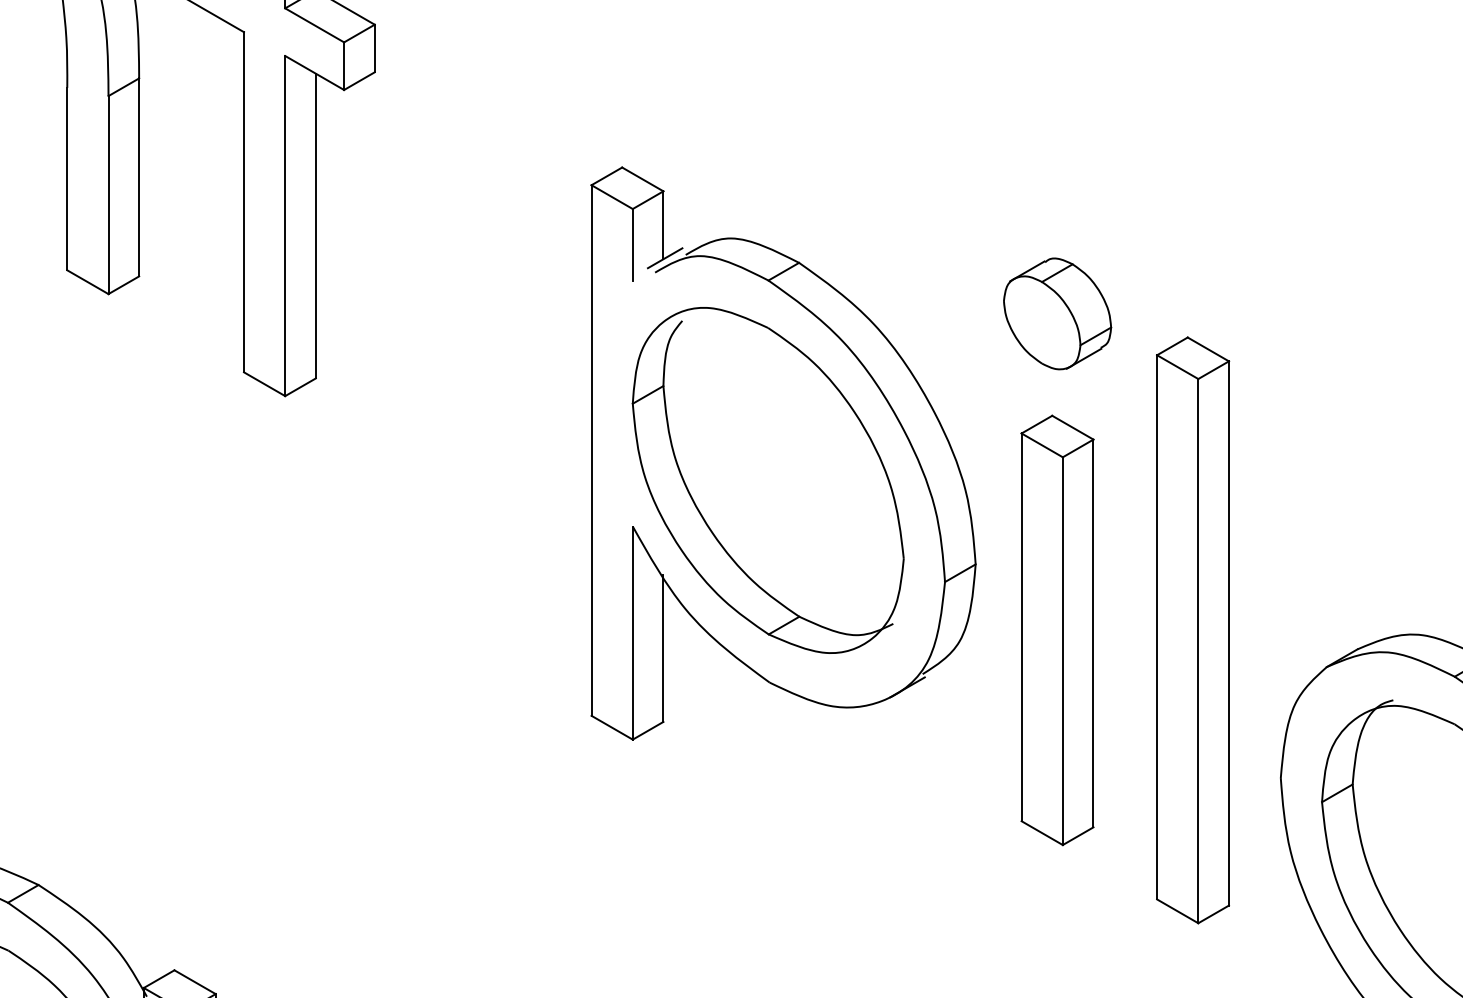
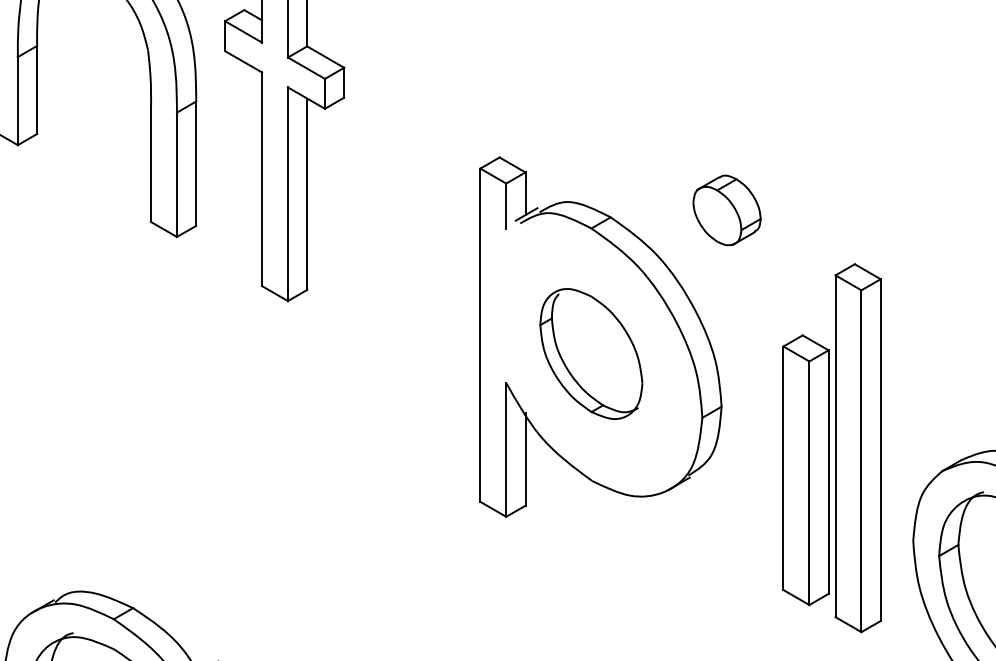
part: (1056, 314) -> (726, 210), moved
part: (768, 479) -> (591, 353), size x0.6
part: (1056, 630) -> (805, 470), moved

